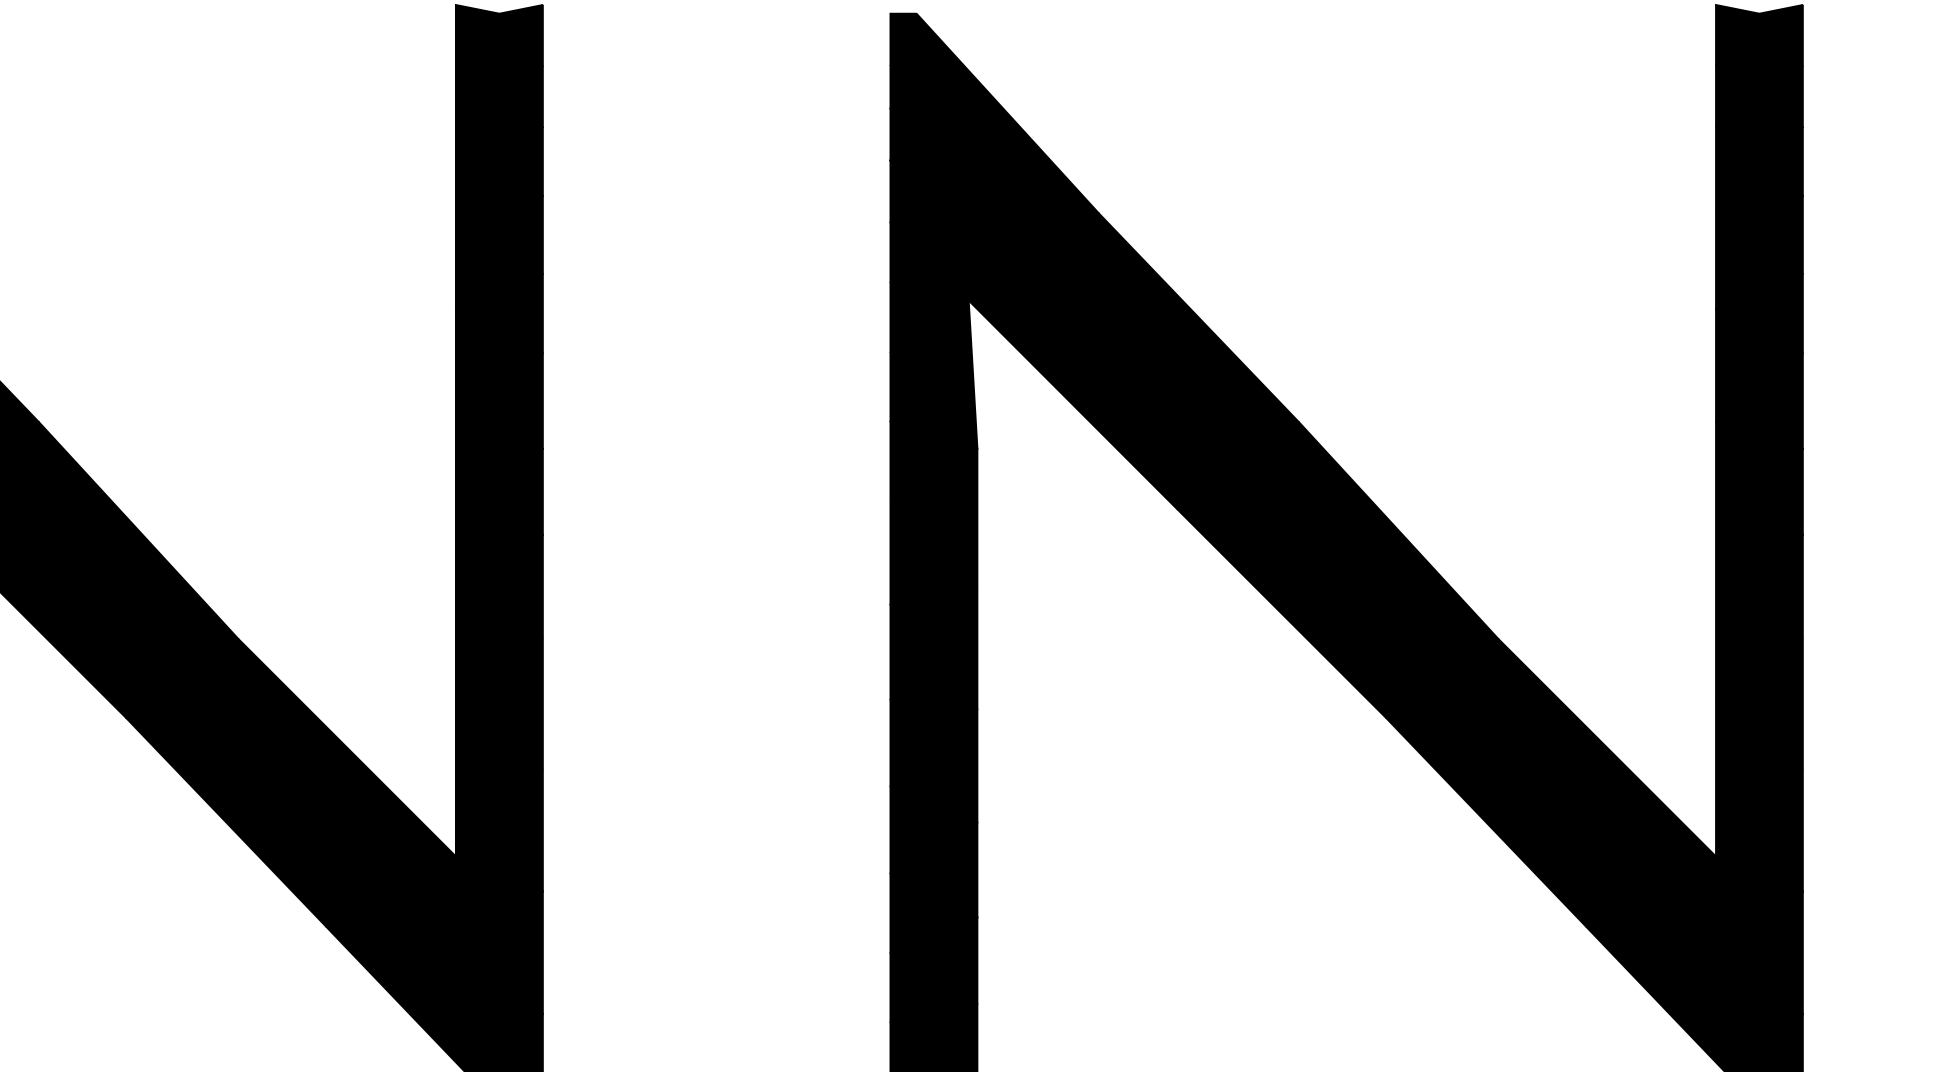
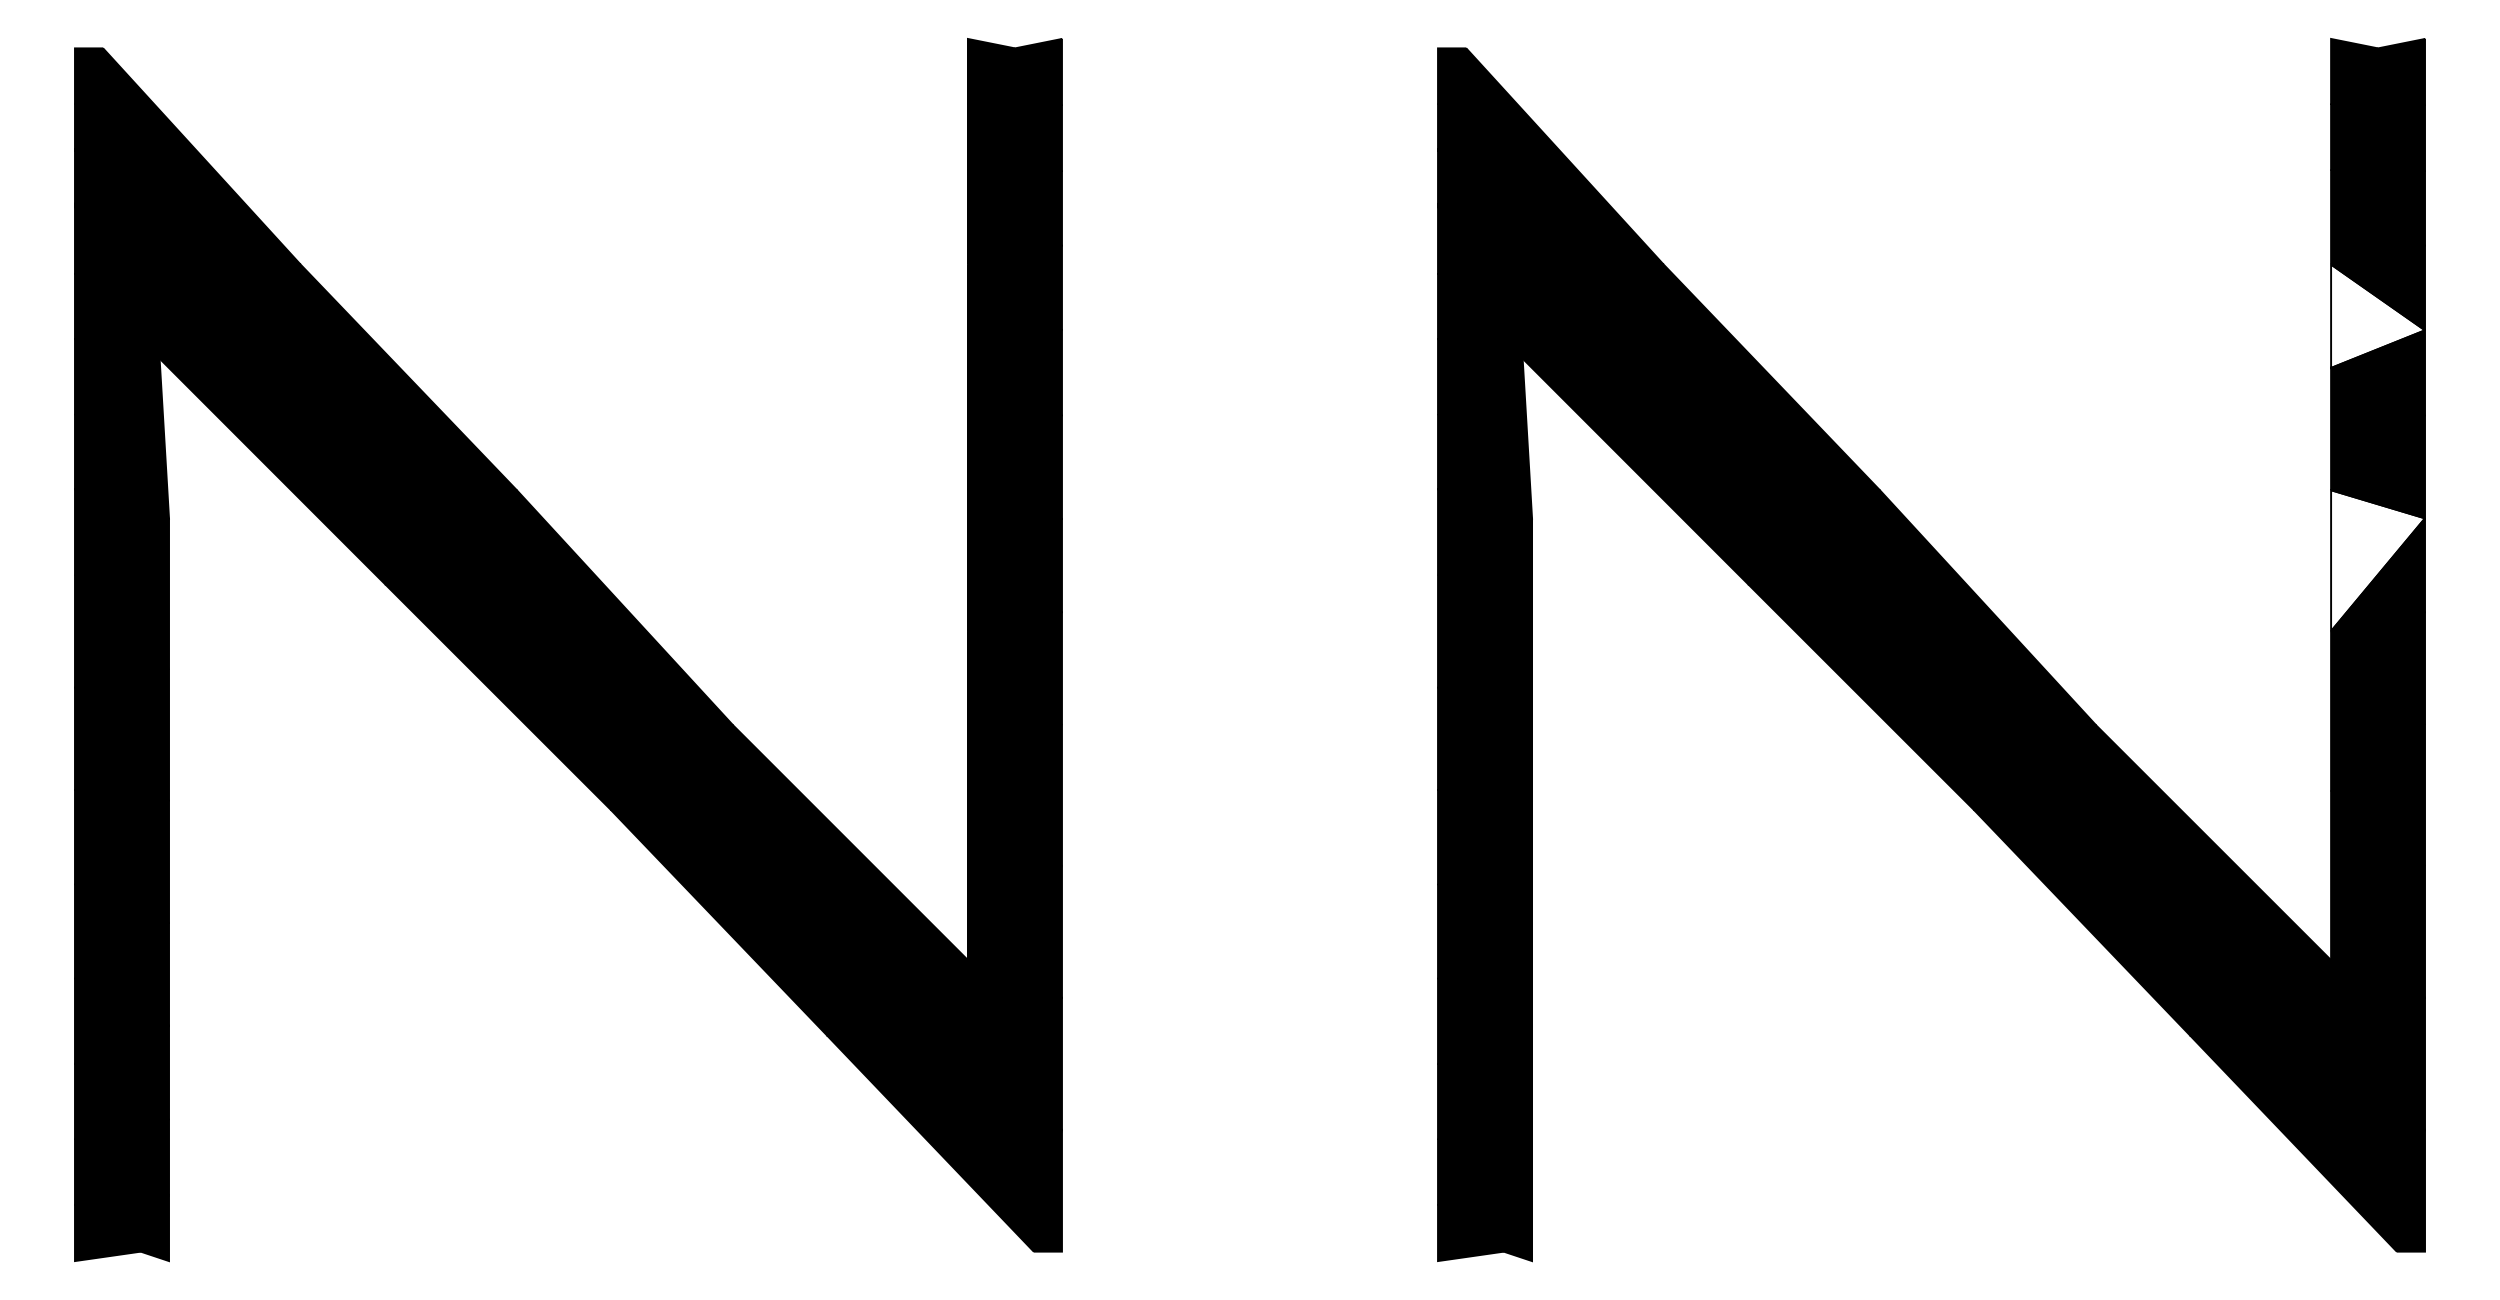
fill: (1759, 260) -> (2378, 315), removed
fill: (1759, 487) -> (2378, 560), removed

